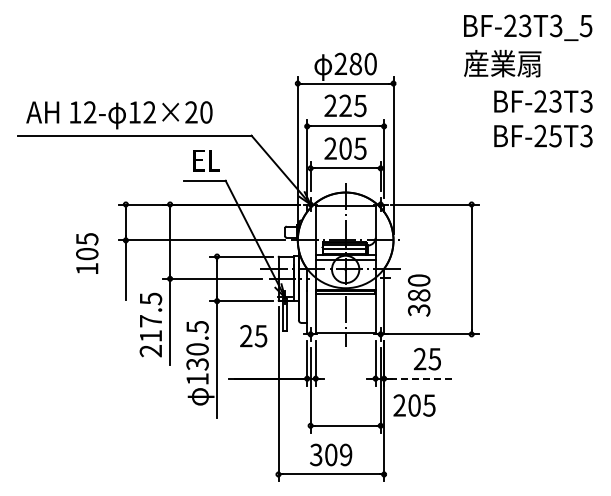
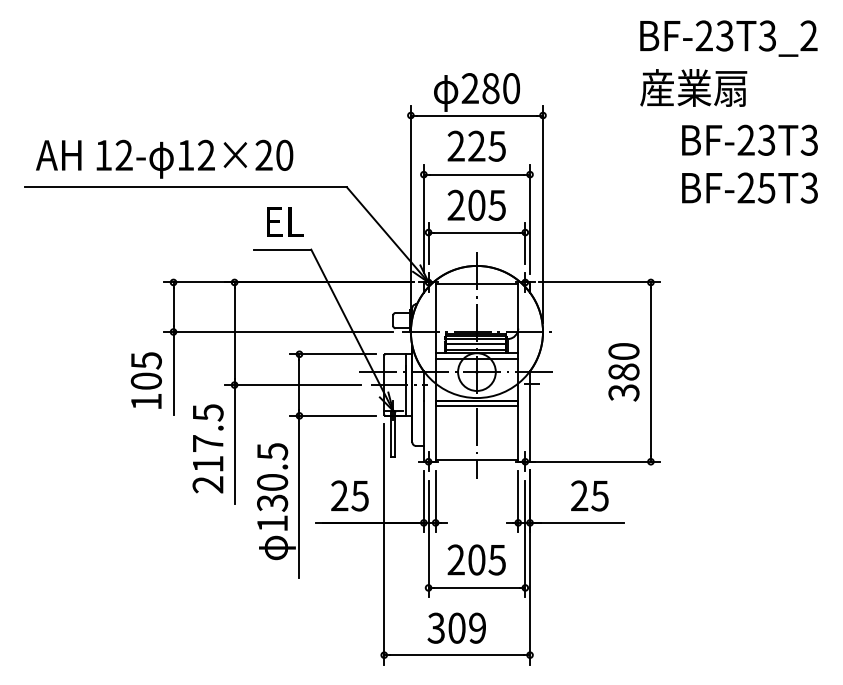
text: (585, 25) -> (808, 35), BF-23T3_5 -> BF-23T3_2
text: (87, 253) -> (146, 380), moved
text: (419, 295) -> (624, 372), moved
text: (253, 336) -> (349, 496), moved
line: (418, 378) -> (577, 522), dashed -> solid
text: (414, 405) -> (476, 559), moved

